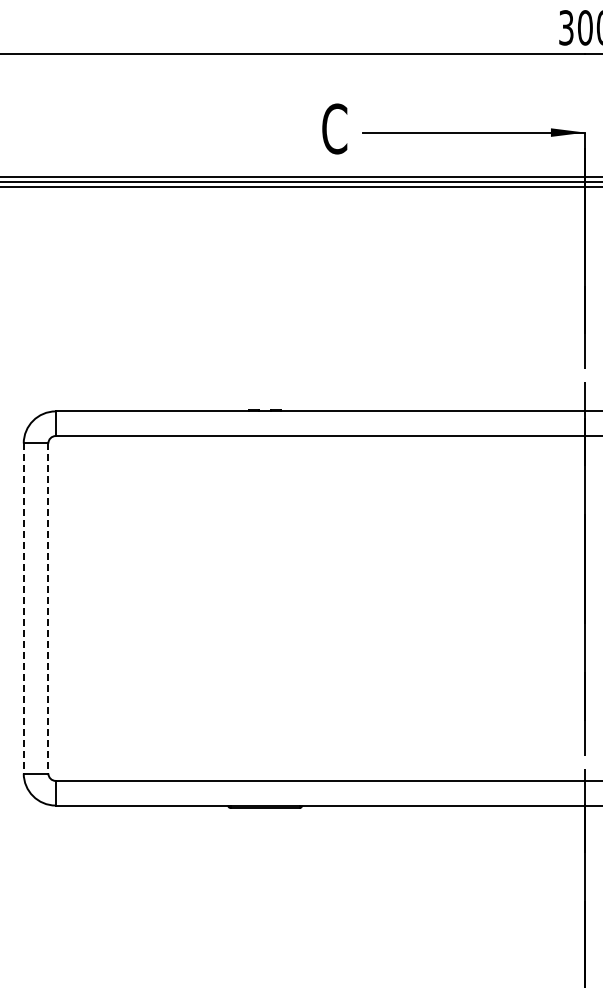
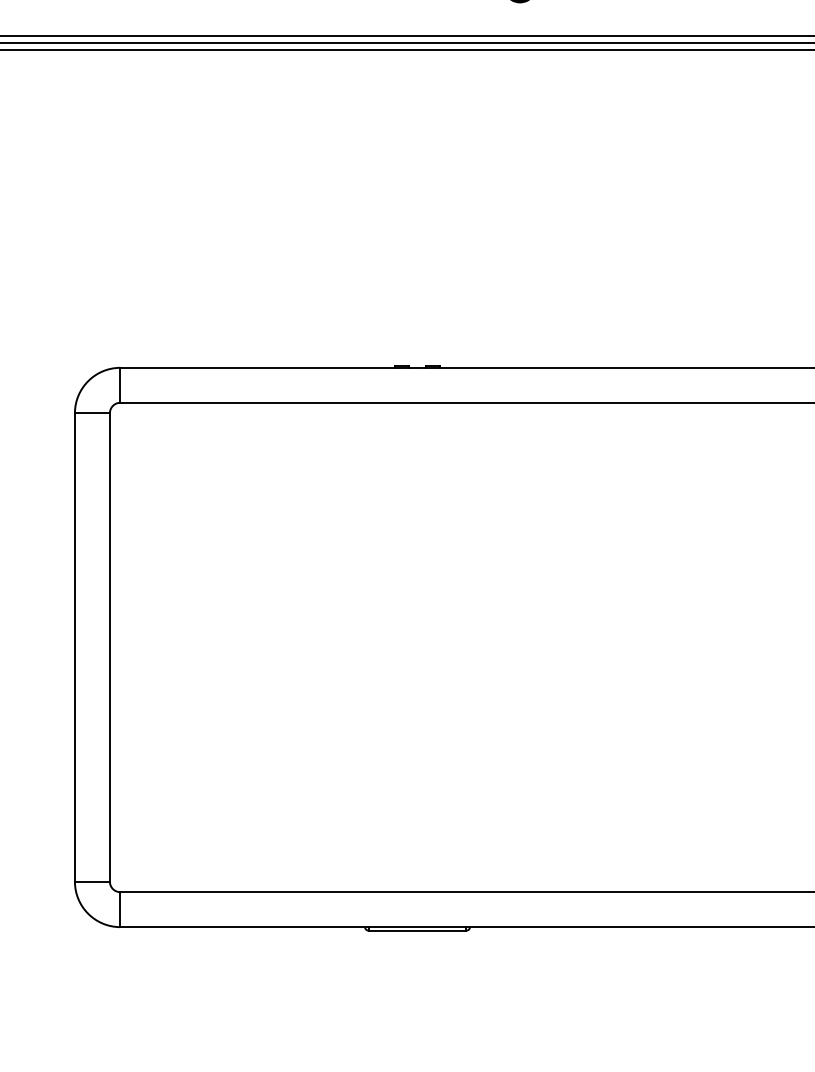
line: (23, 608) -> (74, 647), dashed -> solid
line: (48, 608) -> (110, 647), dashed -> solid

